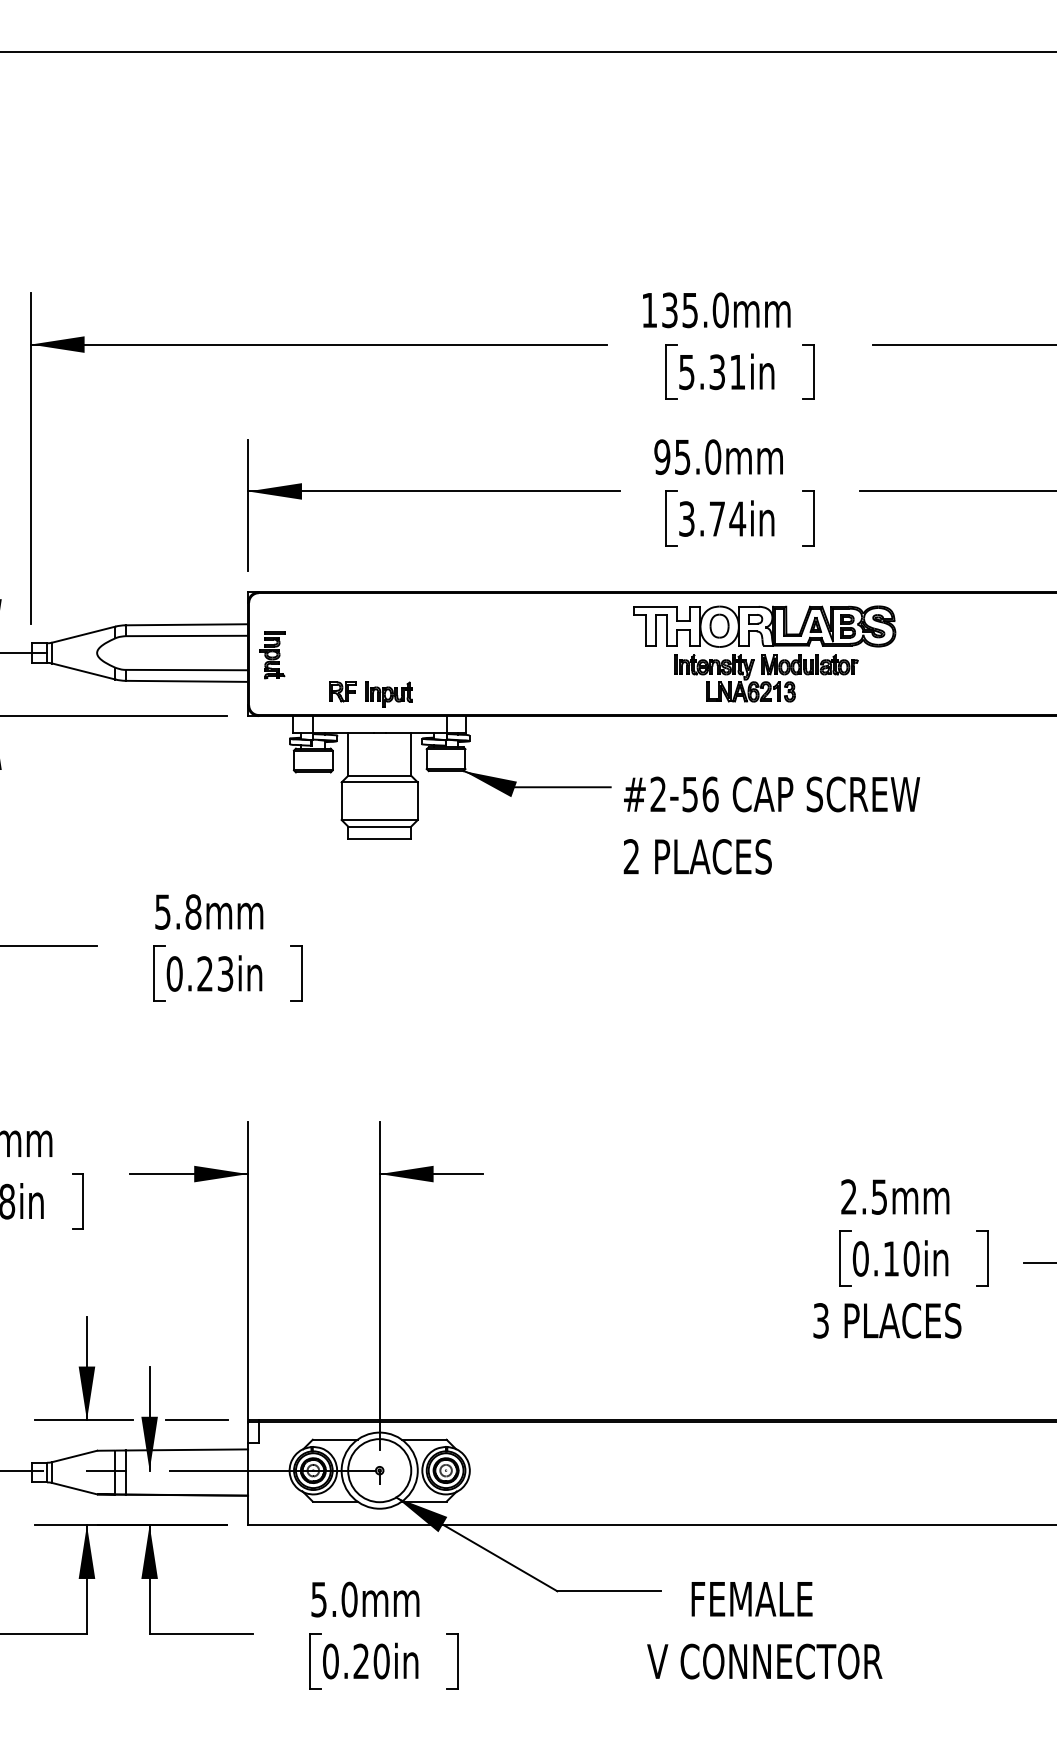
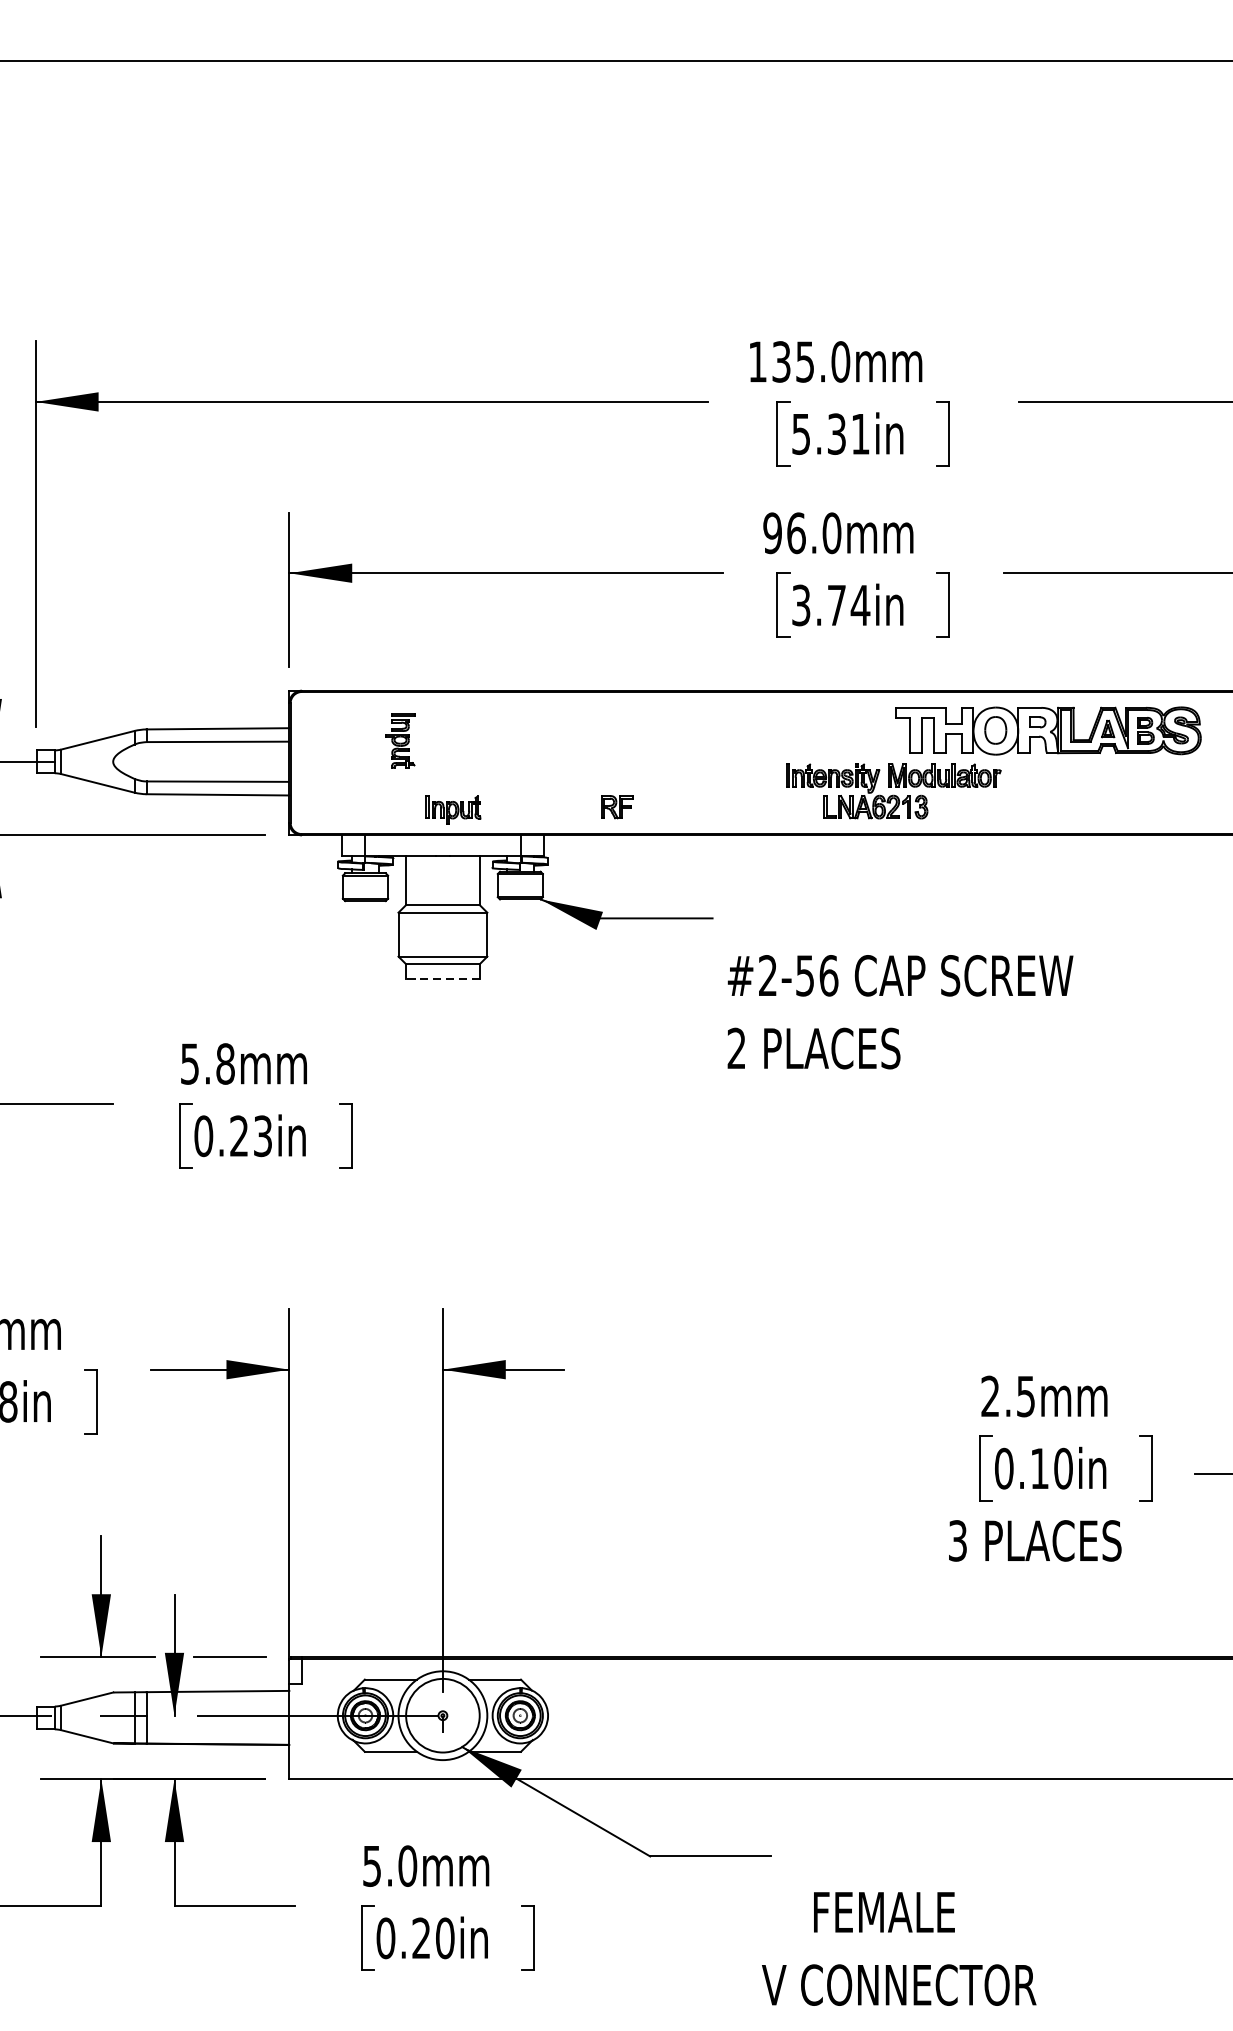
text: (682, 456) -> (796, 532), 95.0mm -> 96.0mm
part: (764, 626) -> (1048, 730), moved
part: (272, 655) -> (400, 741), moved
part: (342, 691) -> (616, 806), moved
text: (771, 825) -> (900, 1011), moved
line: (379, 839) -> (442, 979), solid -> dashed
text: (764, 1630) -> (898, 1948), moved

